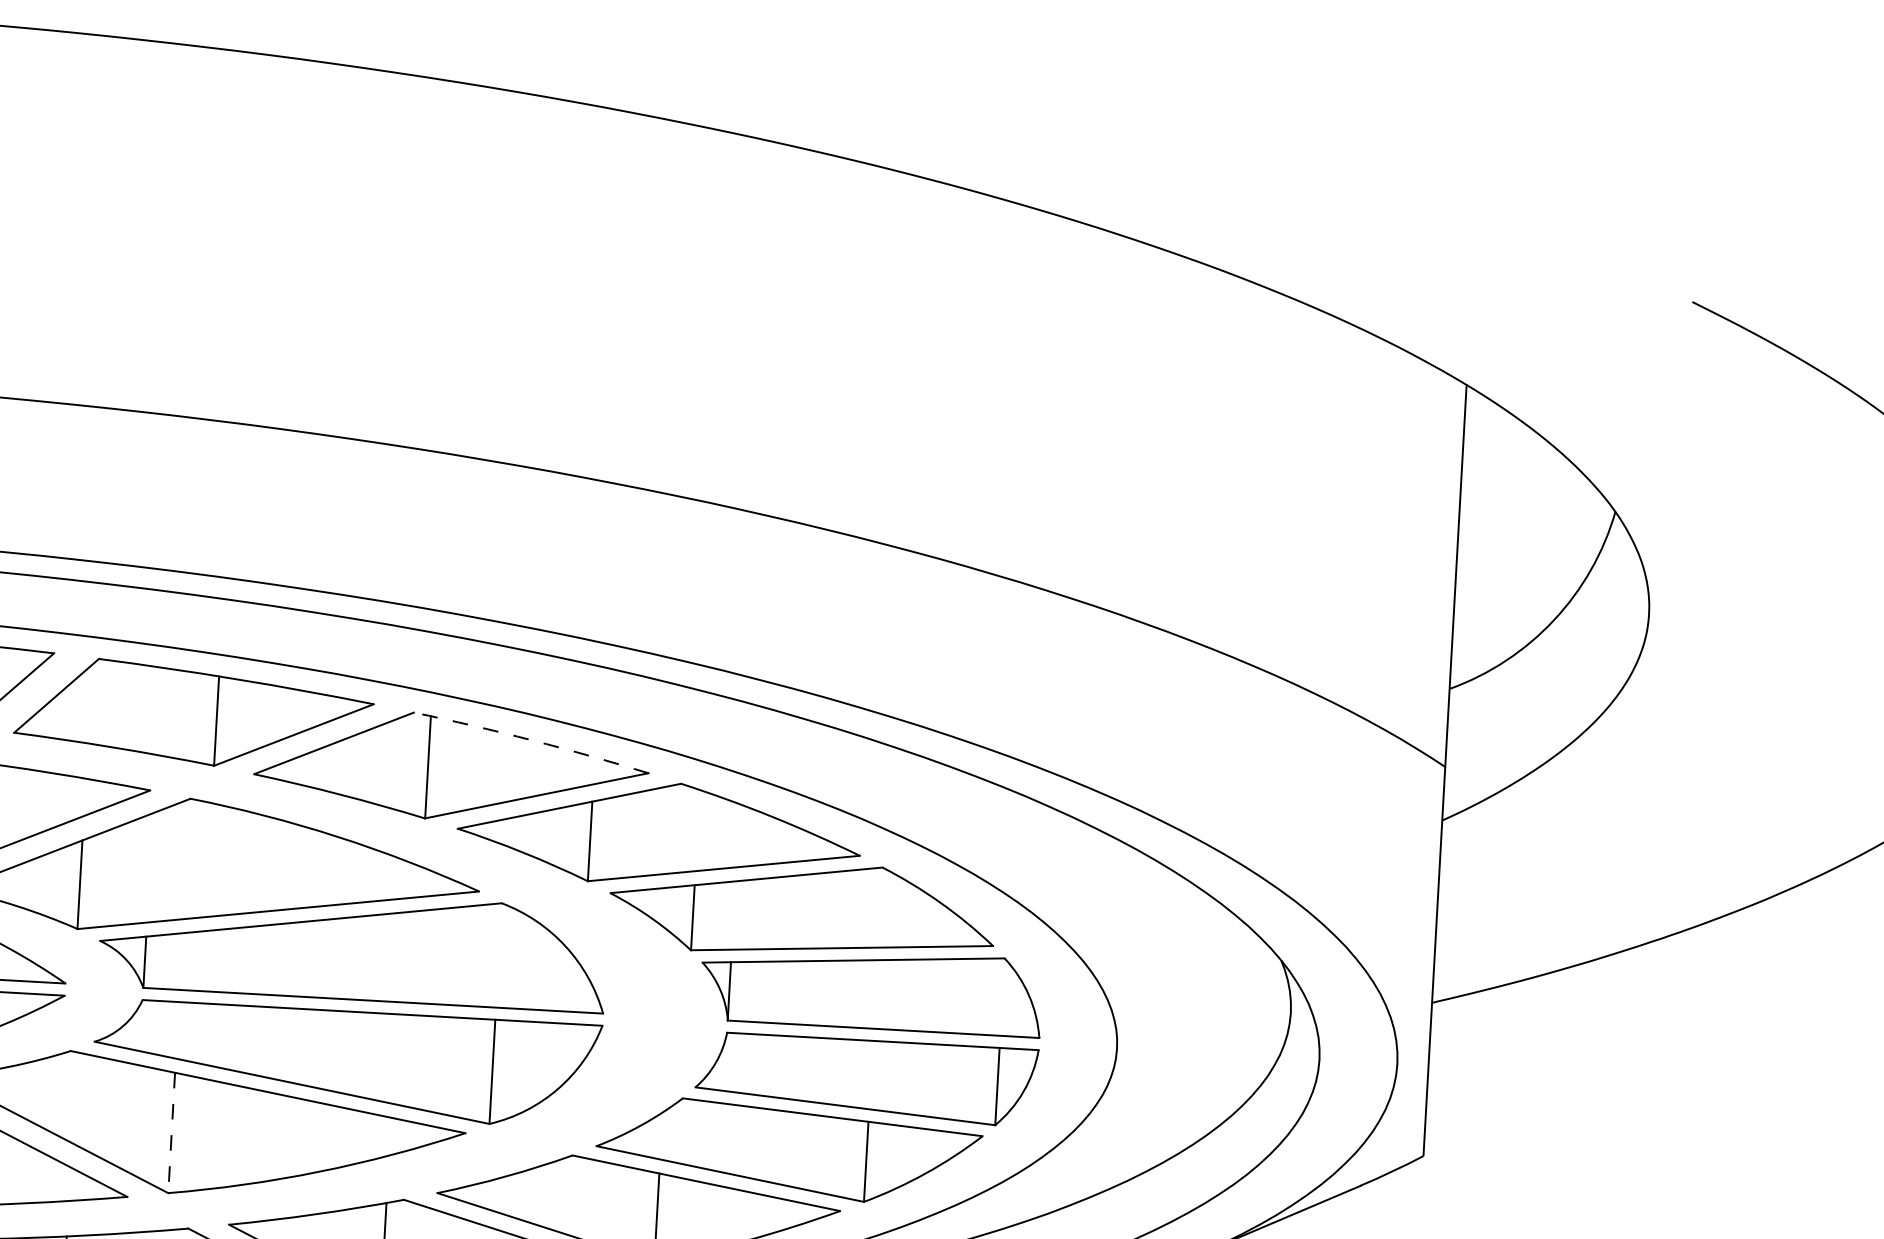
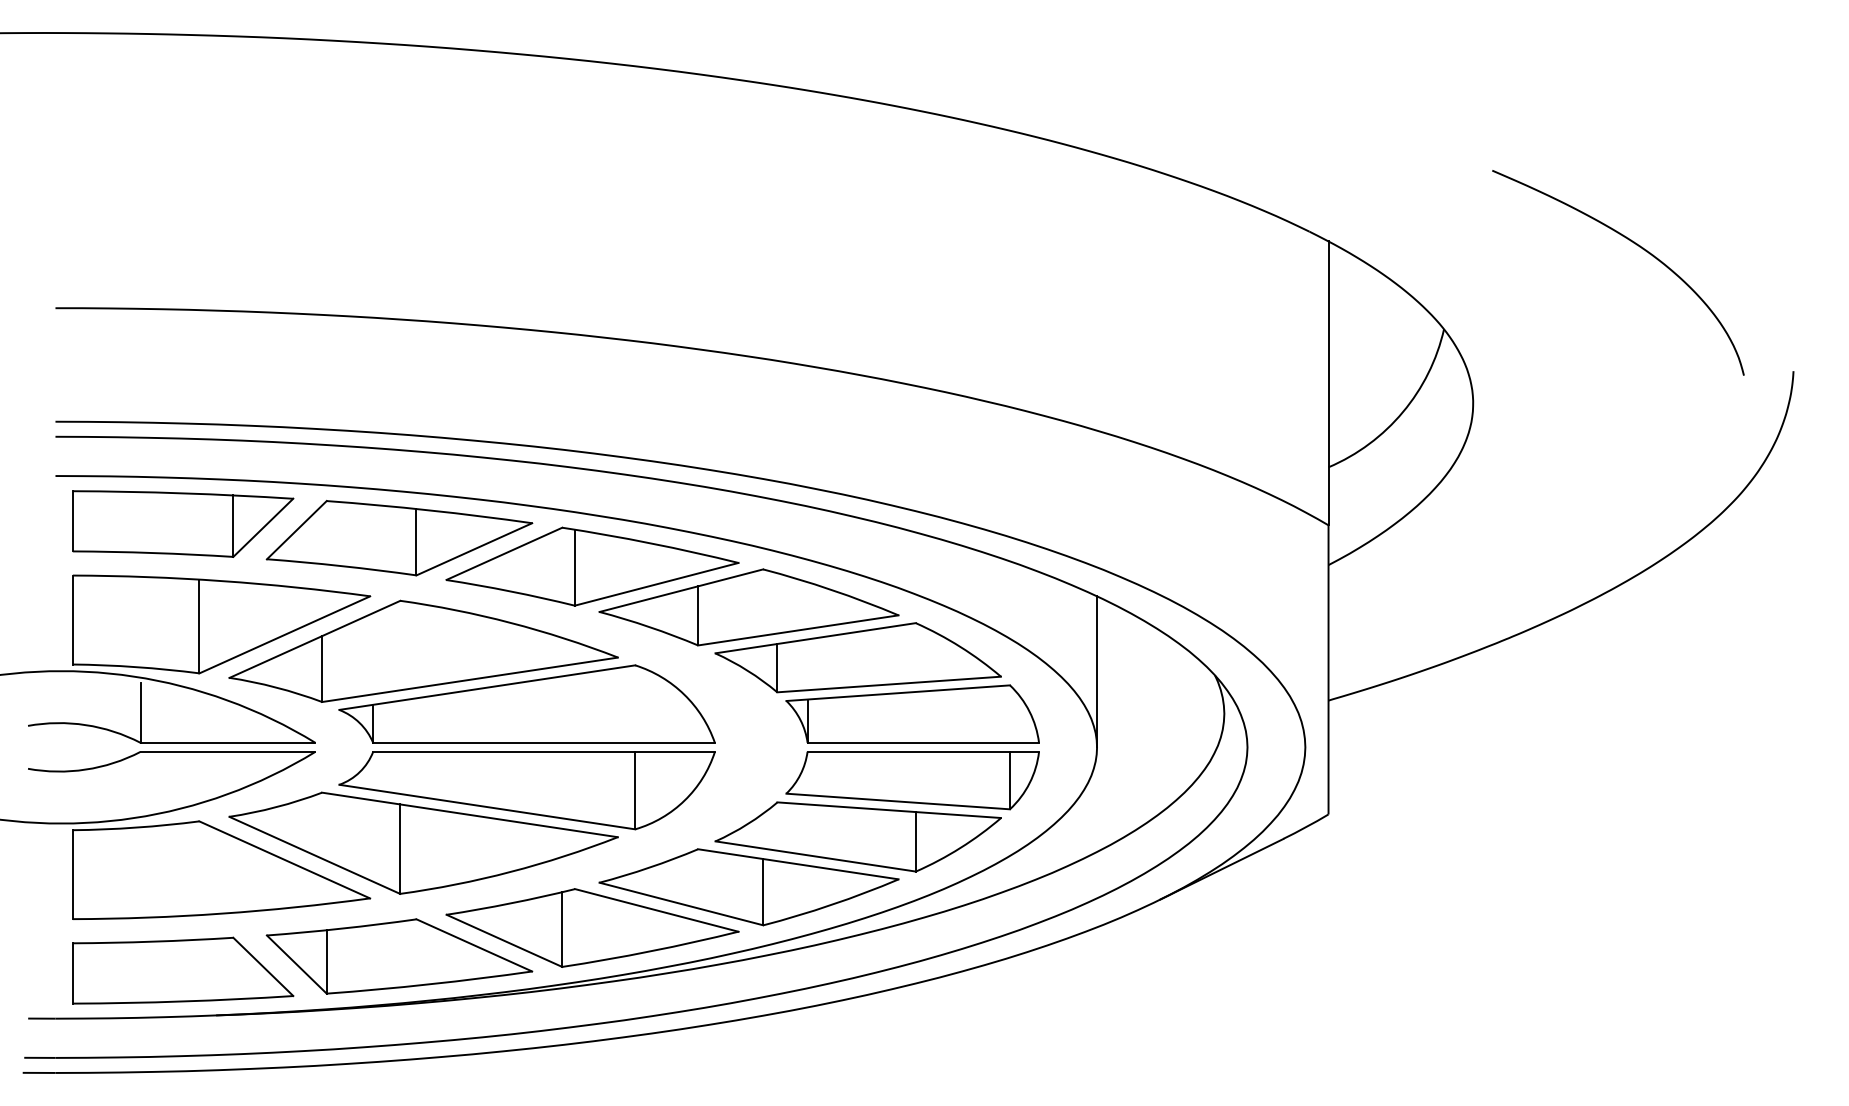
arc: (531, 740) -> (650, 543), dashed -> solid
line: (1123, 946) -> (1097, 671), added
line: (172, 1133) -> (400, 849), dashed -> solid

